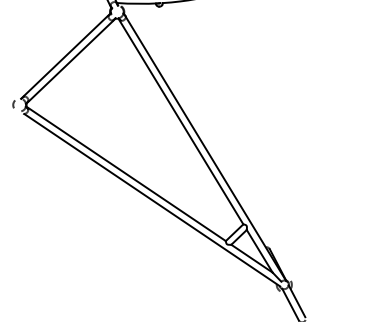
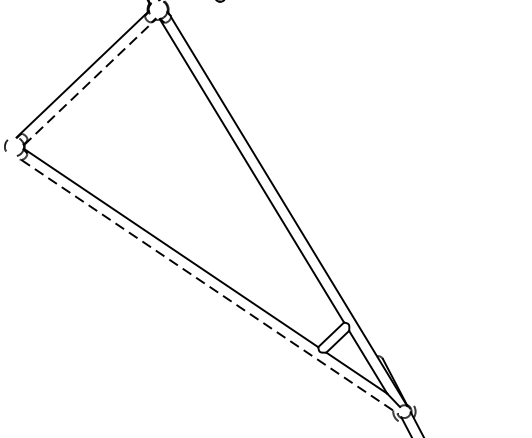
line: (71, 60) -> (90, 81), solid -> dashed
line: (152, 200) -> (210, 287), solid -> dashed

